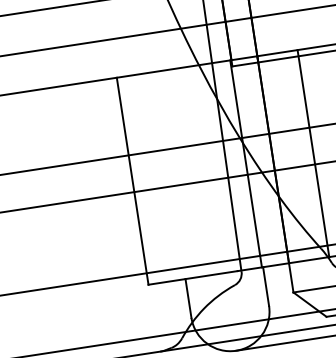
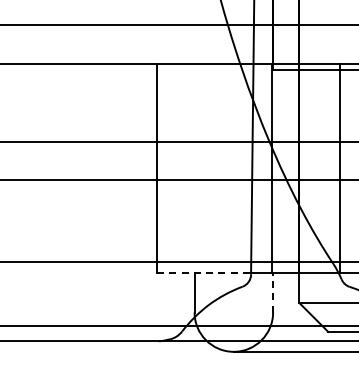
line: (193, 278) -> (202, 273), solid -> dashed
line: (266, 286) -> (273, 292), solid -> dashed

